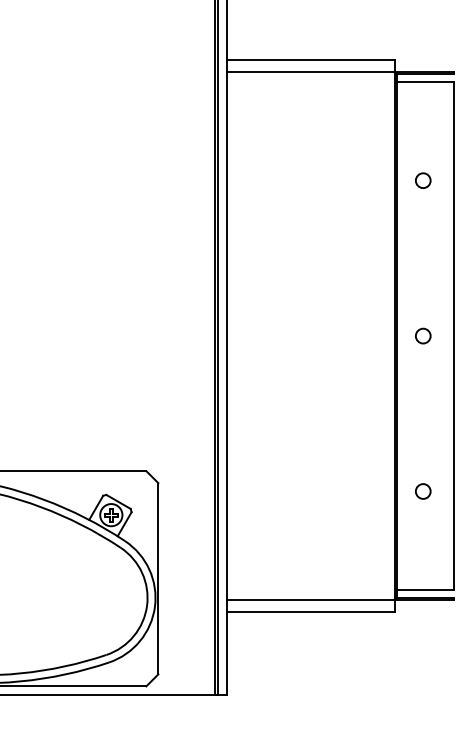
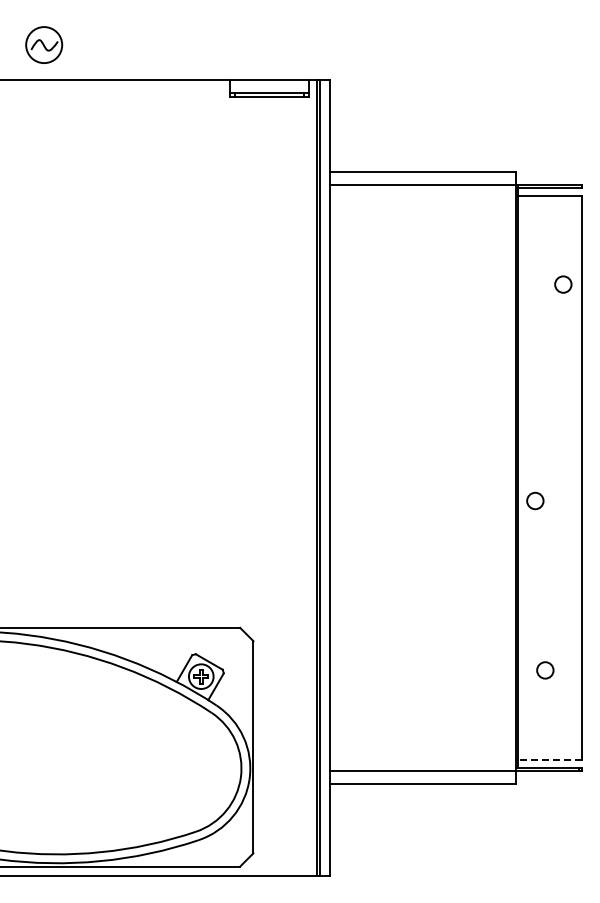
circle: (423, 180) -> (563, 284), moved
circle: (423, 335) -> (535, 500), moved
circle: (423, 491) -> (545, 670), moved
line: (426, 589) -> (550, 759), solid -> dashed

